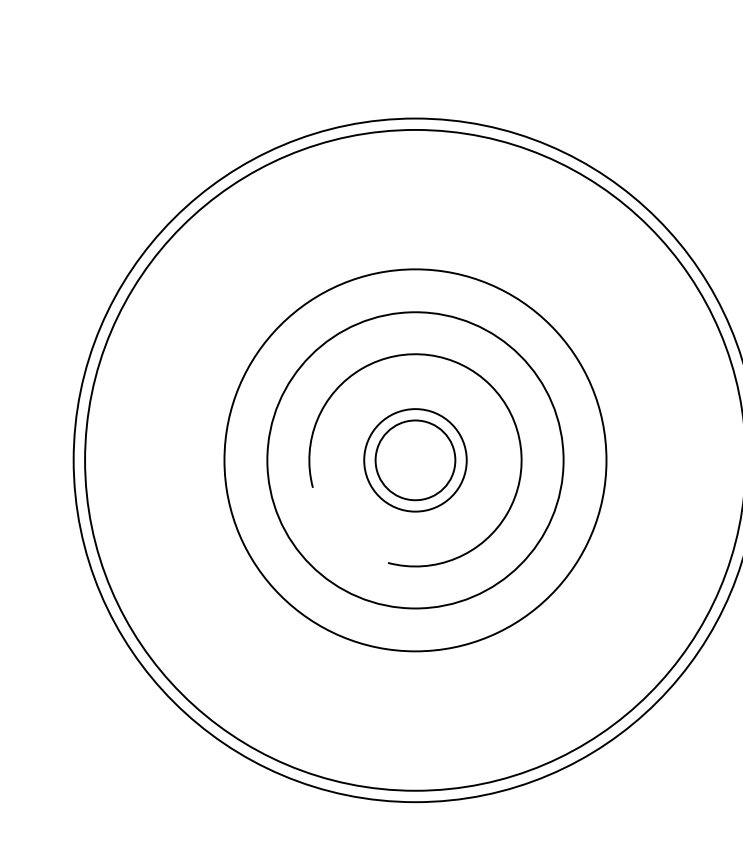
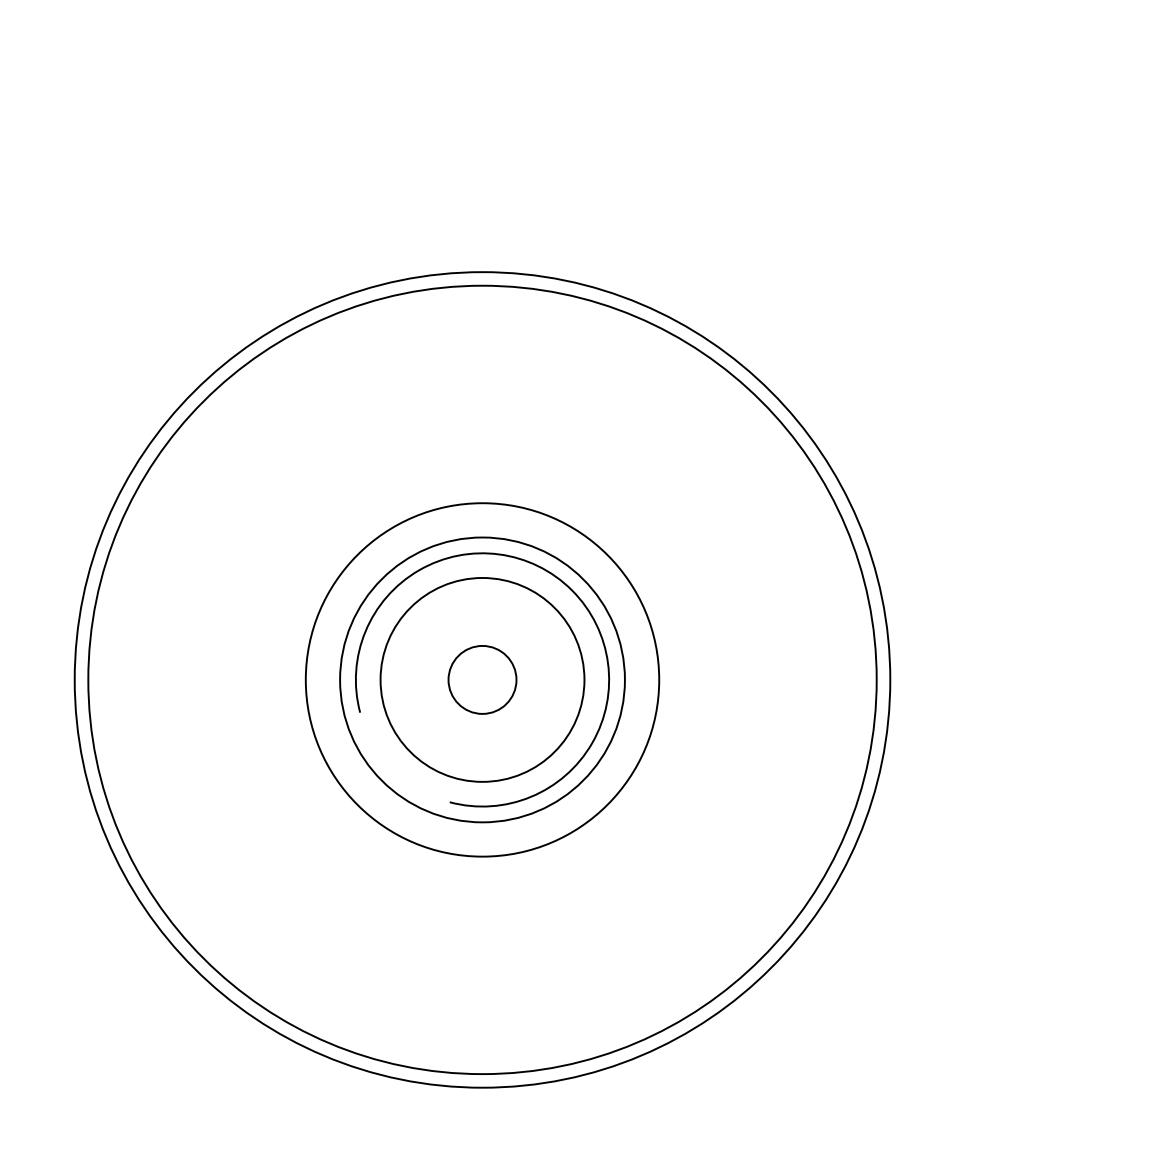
circle: (415, 460) -> (482, 679), size x0.62
circle: (415, 460) -> (482, 679), size x0.71
circle: (415, 460) -> (482, 679), size x1.67

